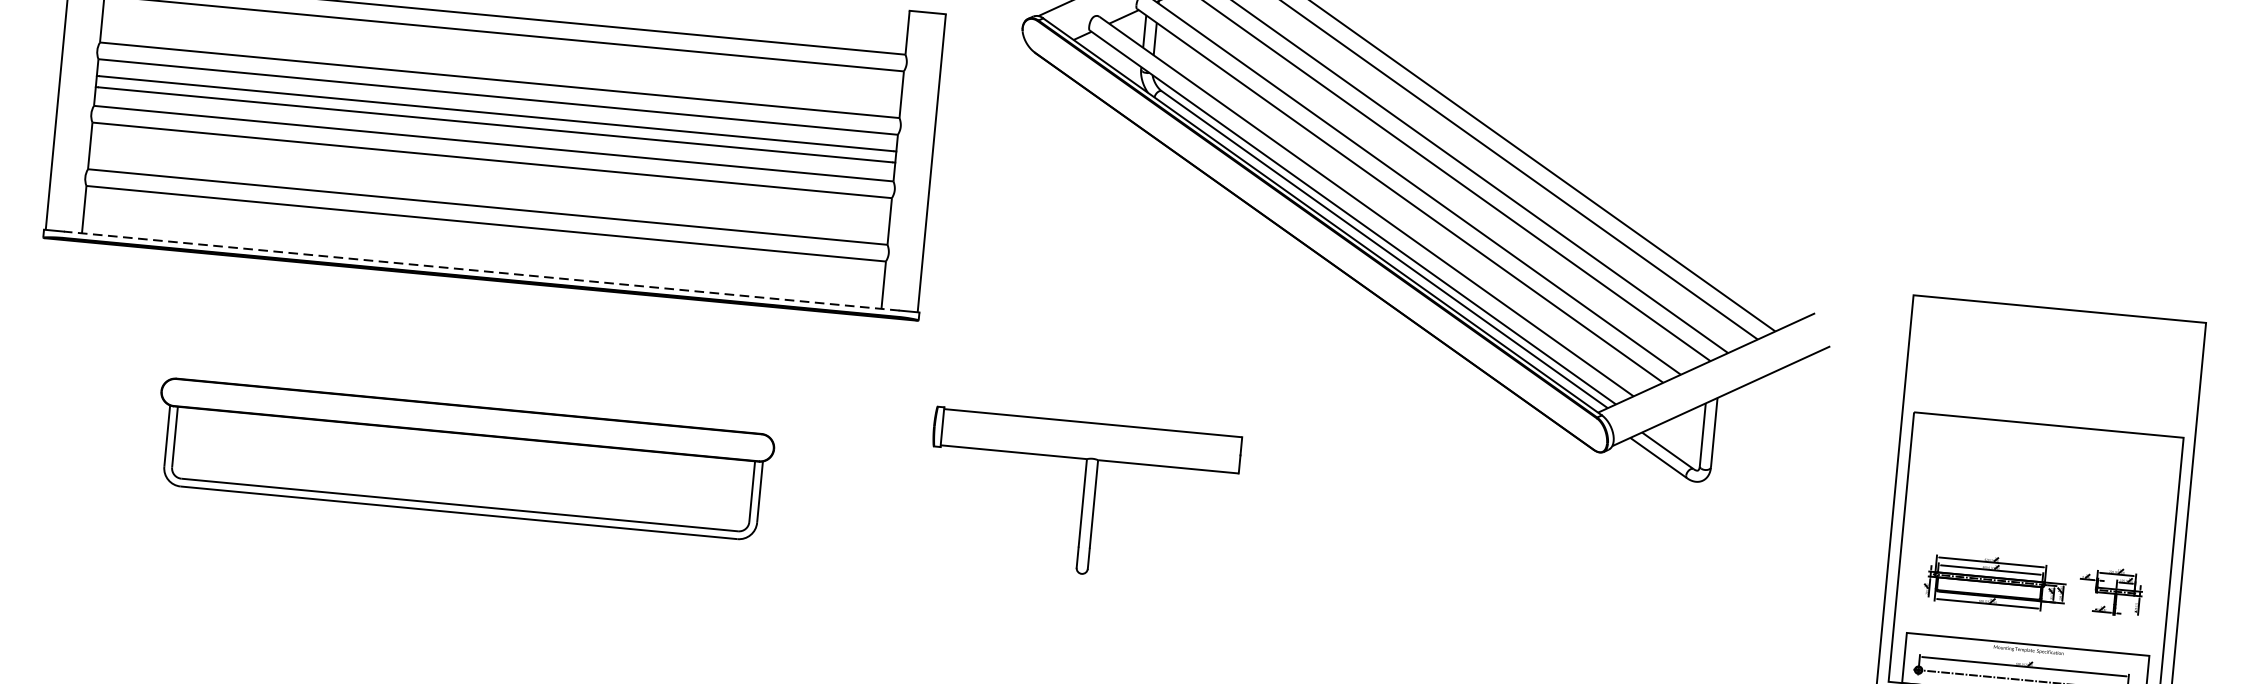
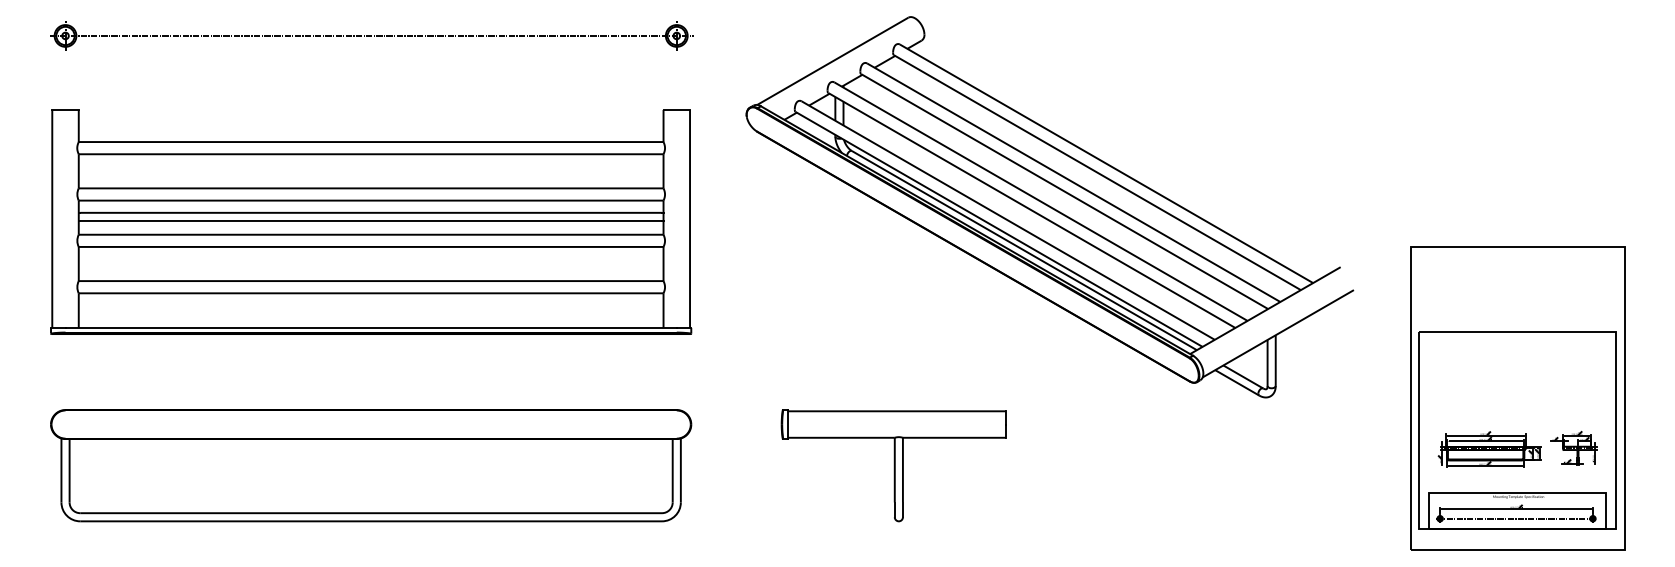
line: (482, 270) -> (371, 327), dashed -> solid
part: (464, 459) -> (371, 465), size x1.43
part: (1081, 496) -> (893, 465), moved

